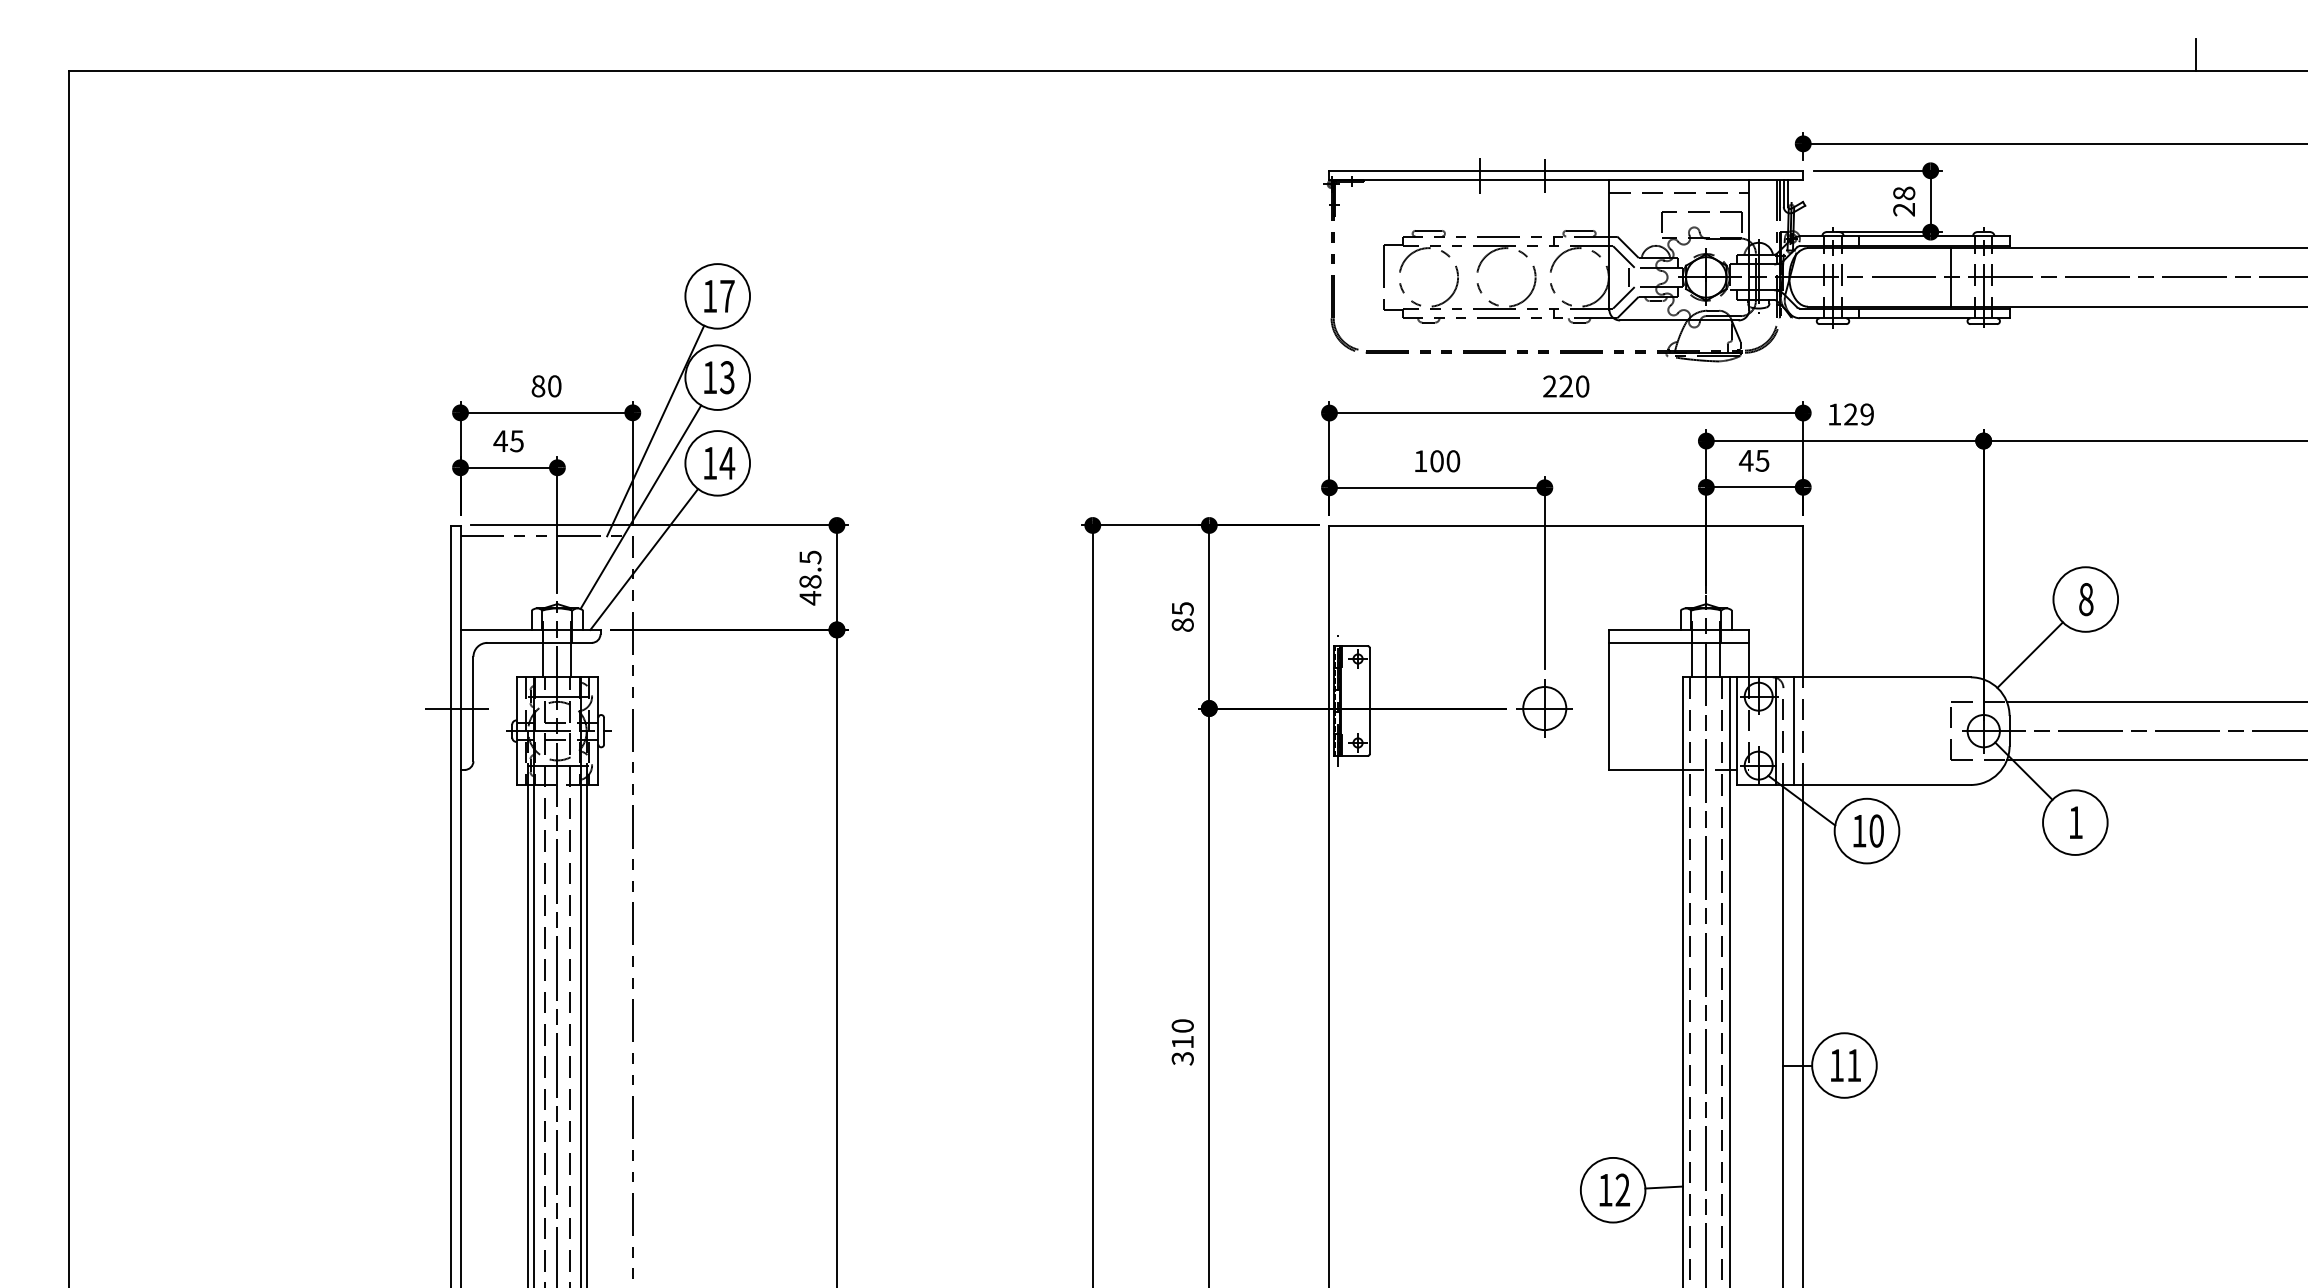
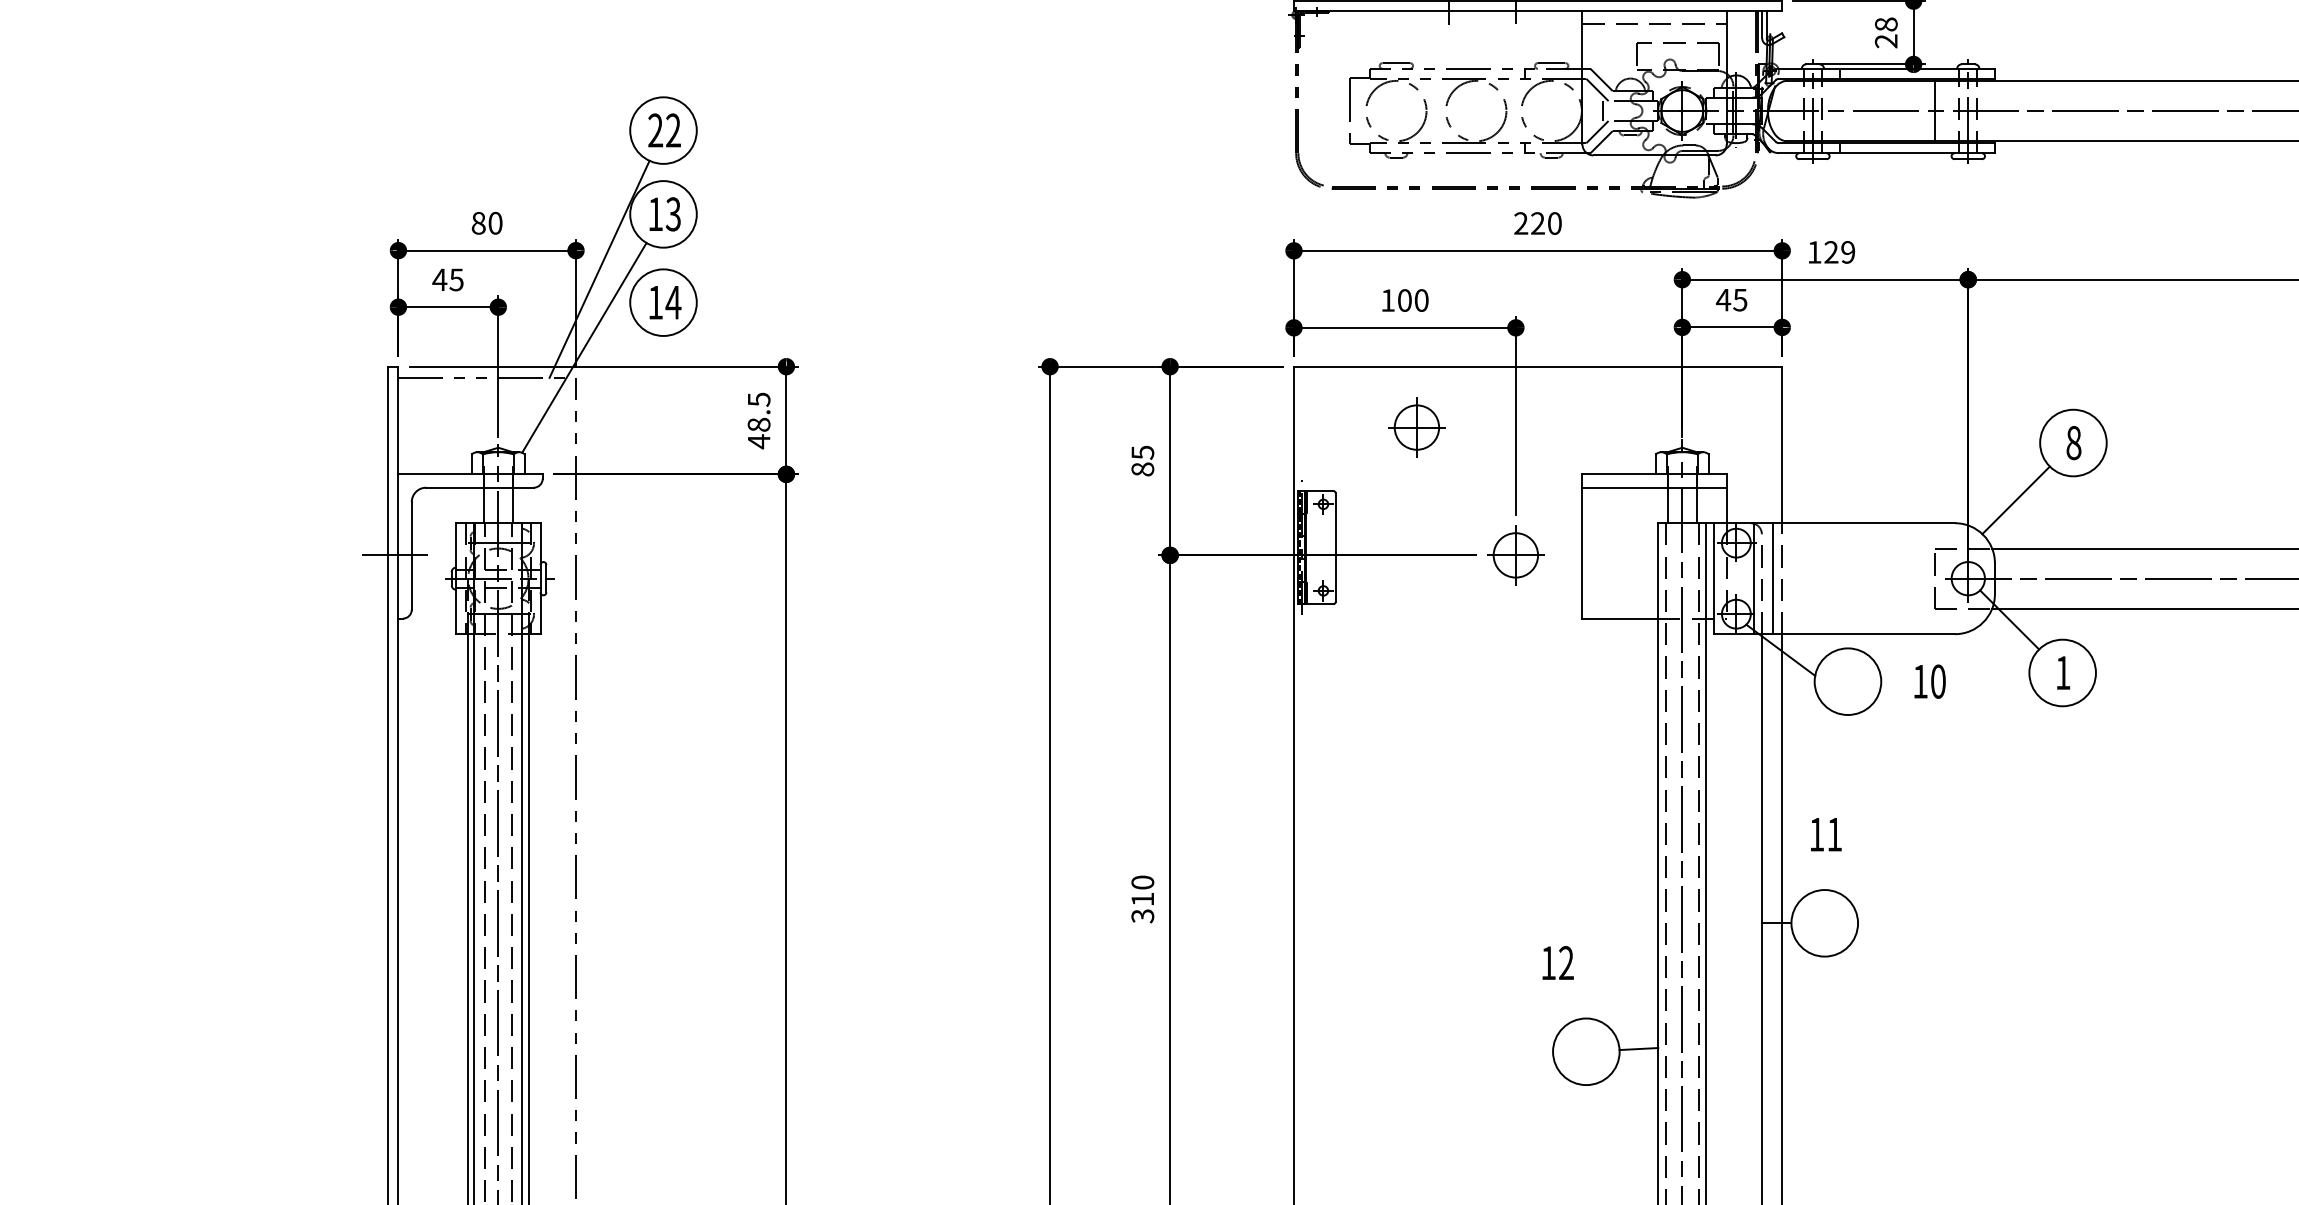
text: (718, 295) -> (664, 129), 17 -> 22
line: (644, 559) -> (588, 401), removed
part: (1448, 584) -> (1416, 427), added
text: (1868, 830) -> (1929, 681), moved
text: (1845, 1065) -> (1825, 834), moved
text: (1614, 1189) -> (1557, 962), moved

